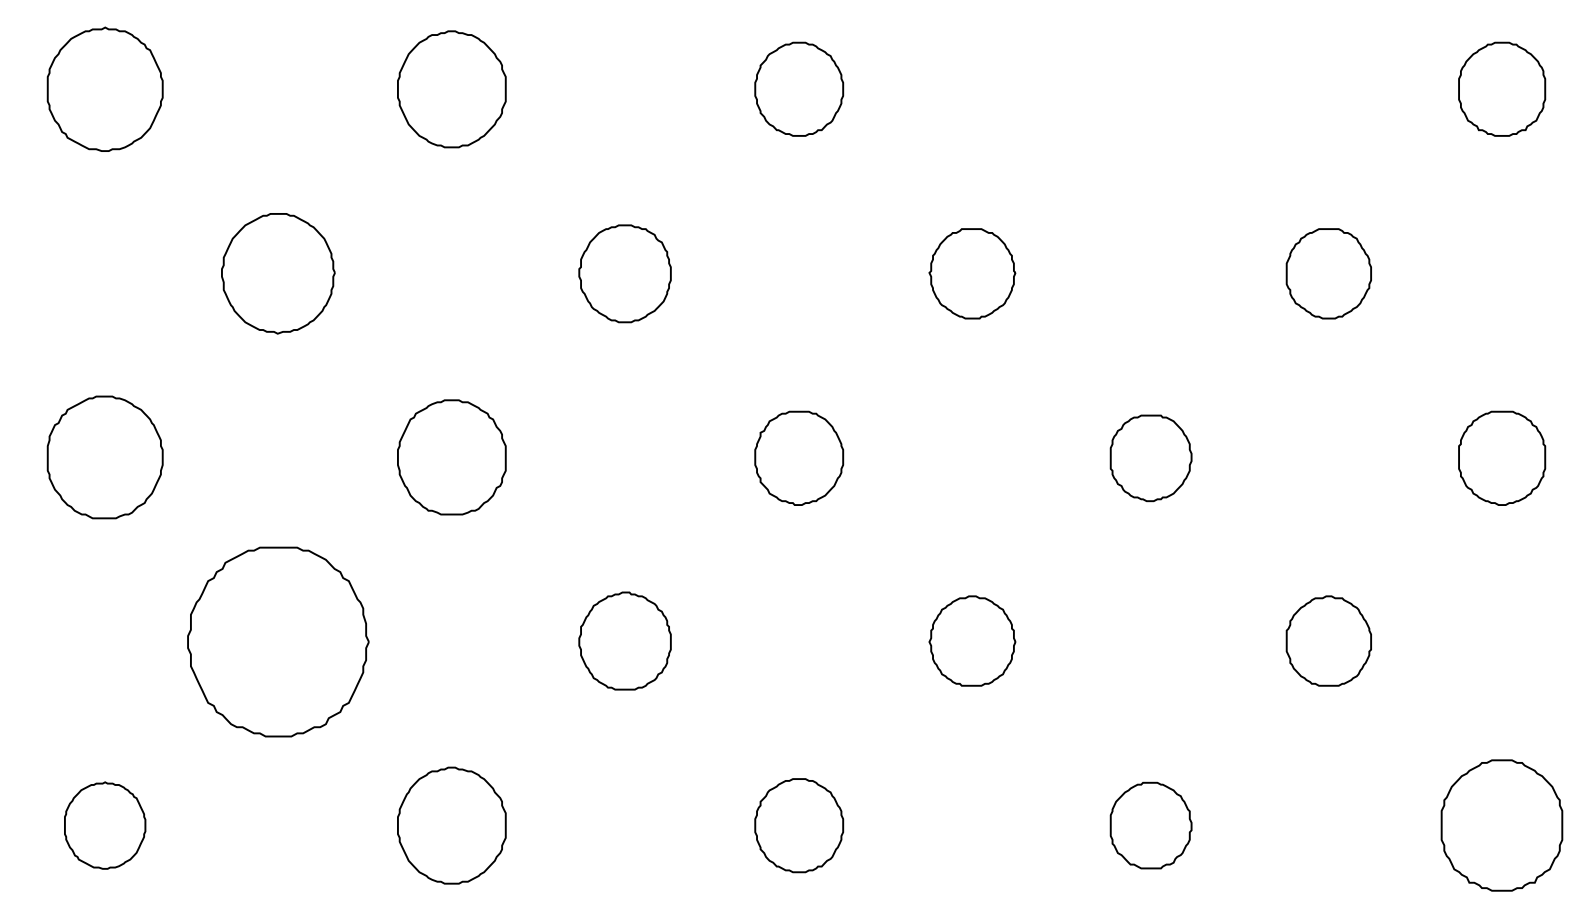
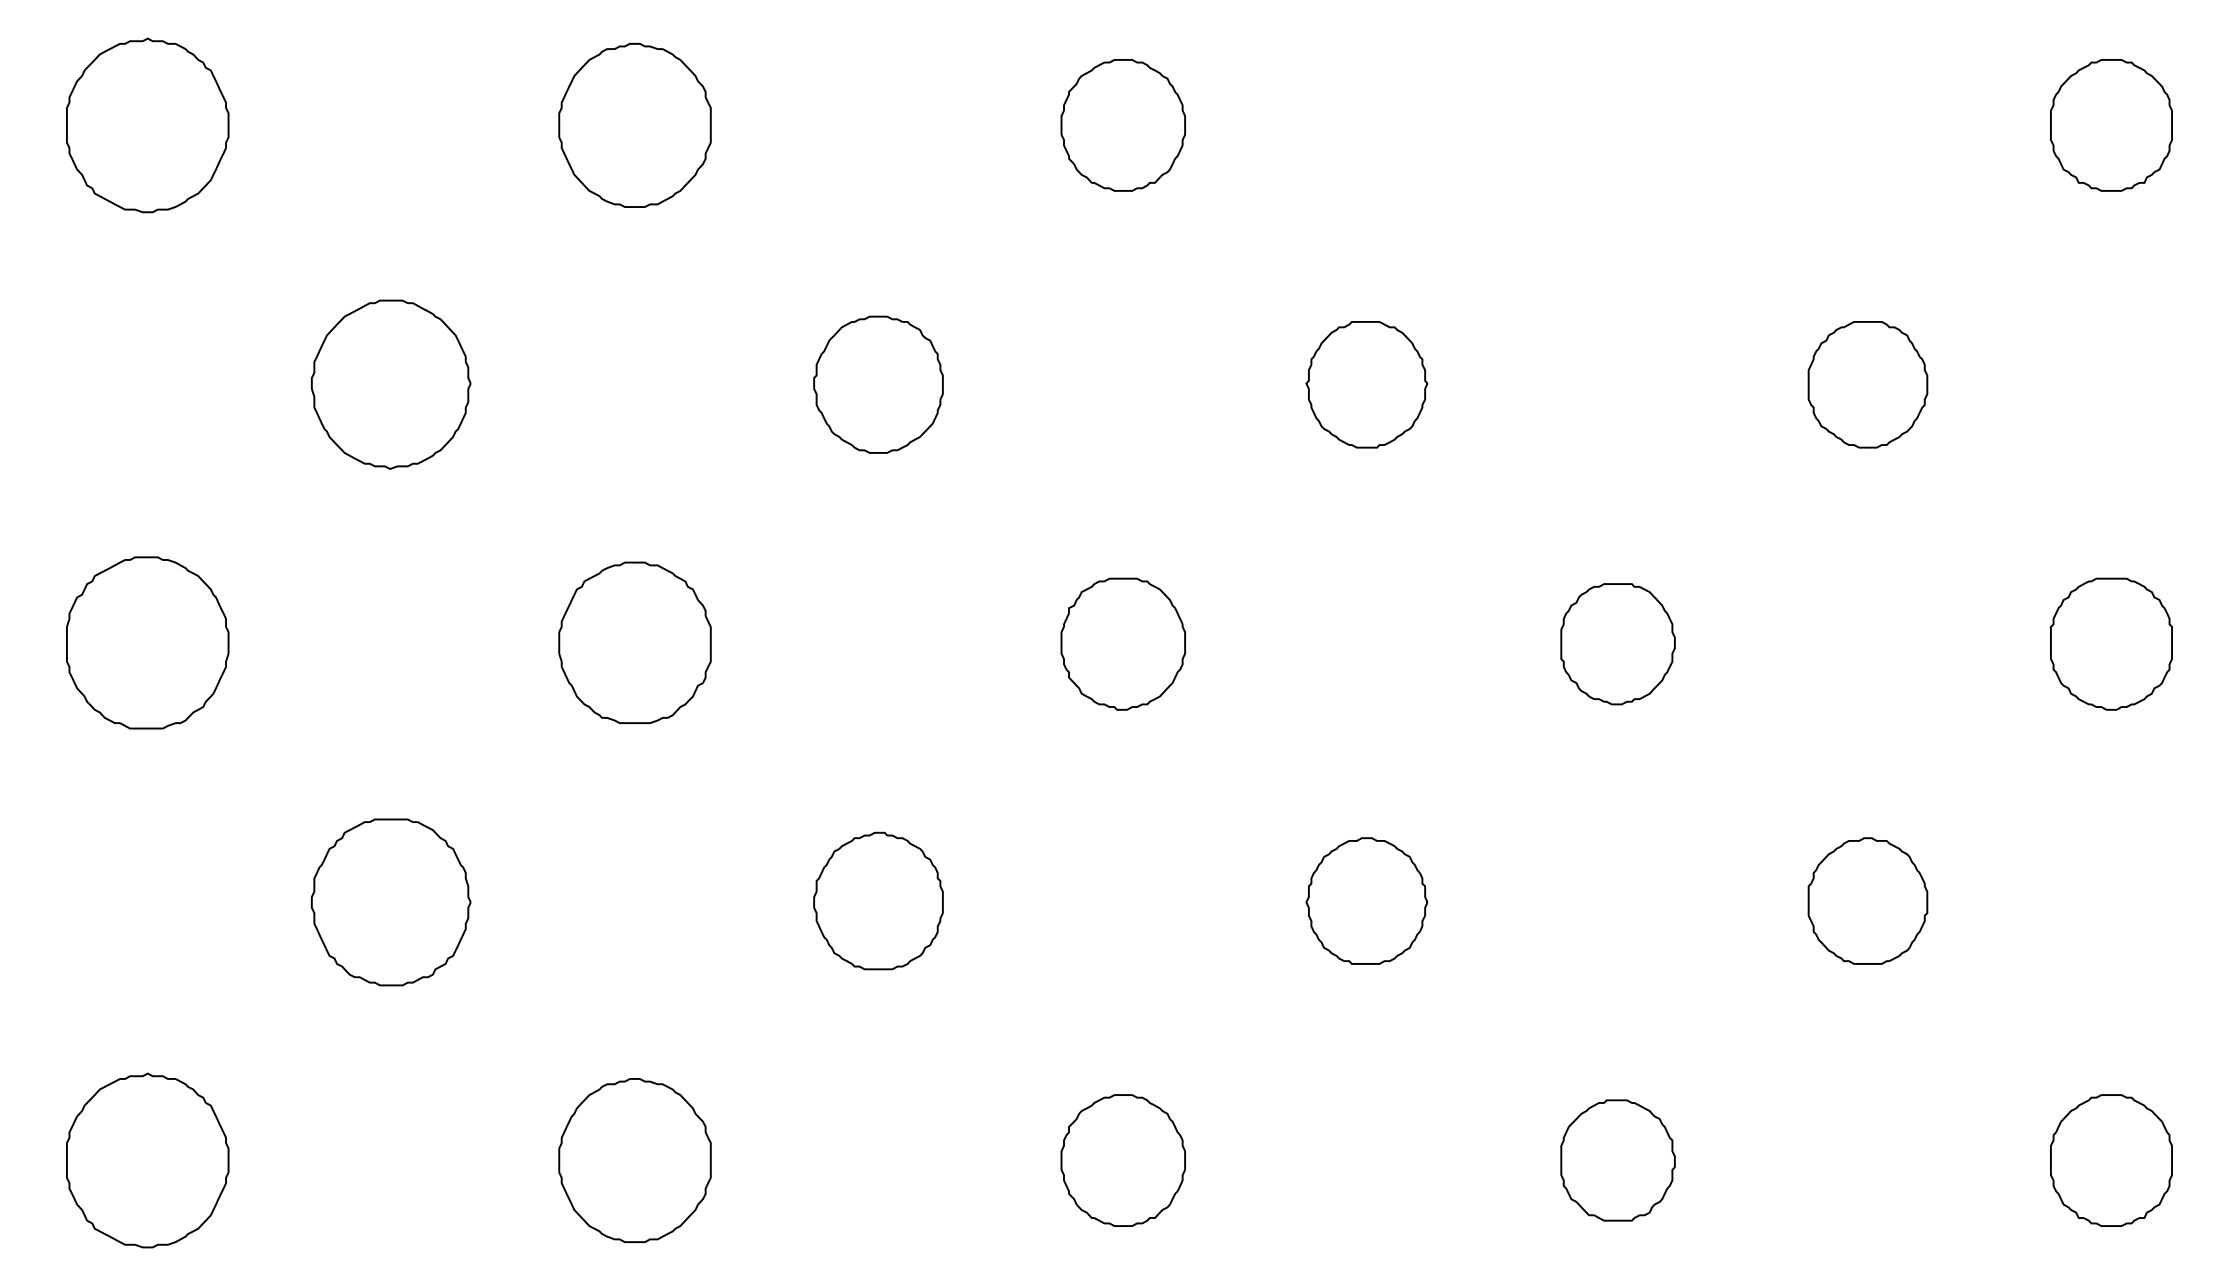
part: (278, 641) -> (391, 901), size x0.62
part: (104, 825) -> (146, 1160), size x1.43
part: (1502, 825) -> (2111, 1160), size x0.71

